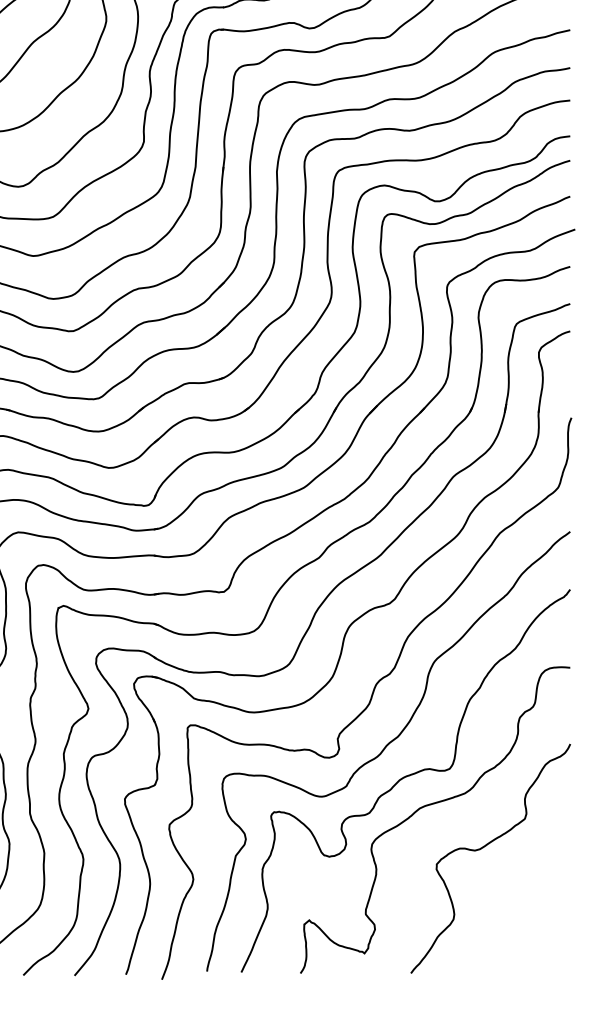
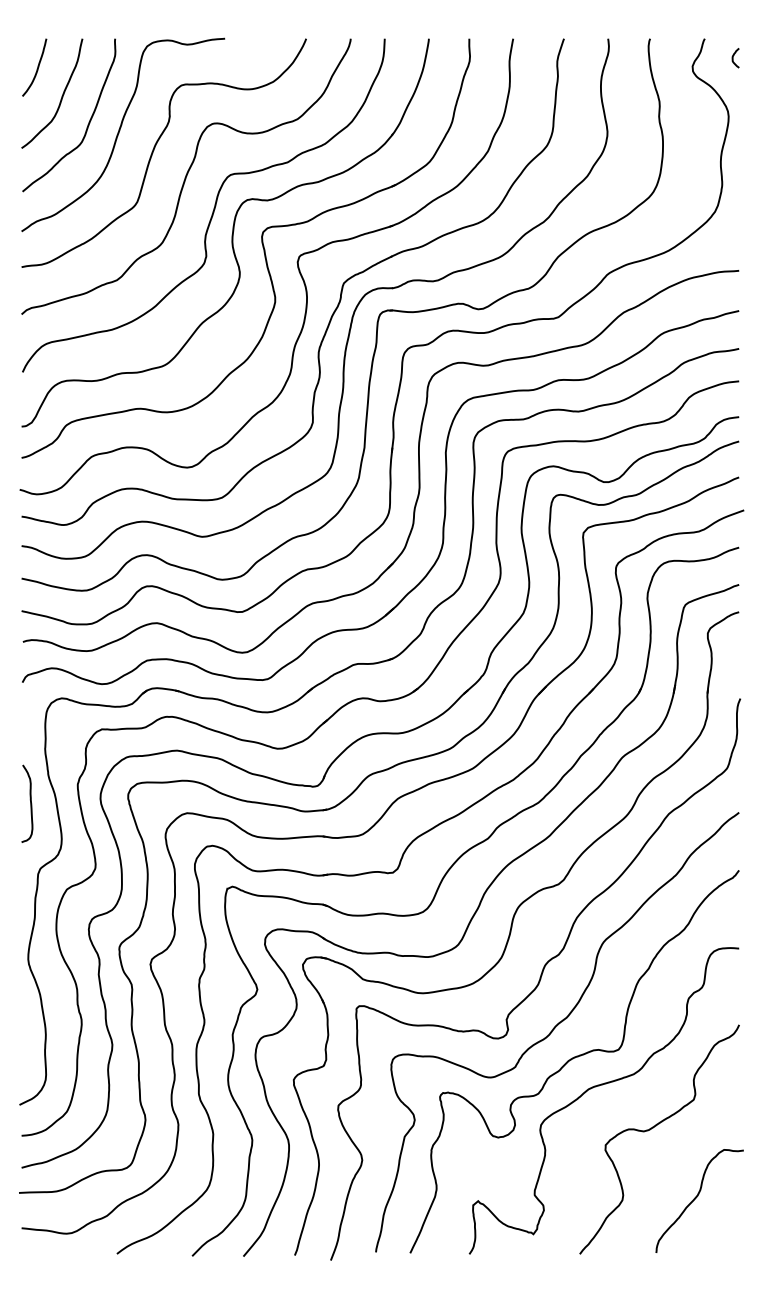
curve: (528, 916) -> (697, 1197), added

